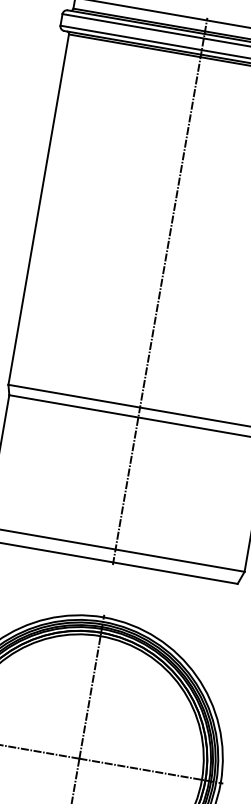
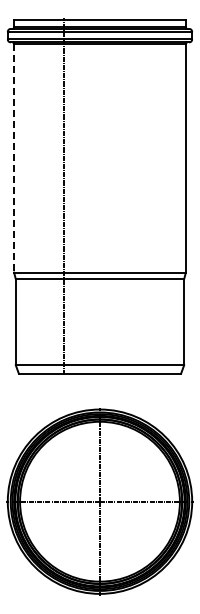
line: (39, 209) -> (14, 158), solid -> dashed
line: (159, 290) -> (63, 196), moved

